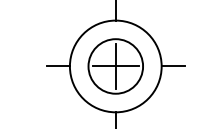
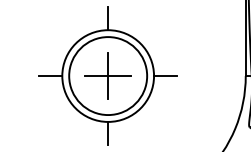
circle: (116, 66) -> (108, 76), size x1.43

